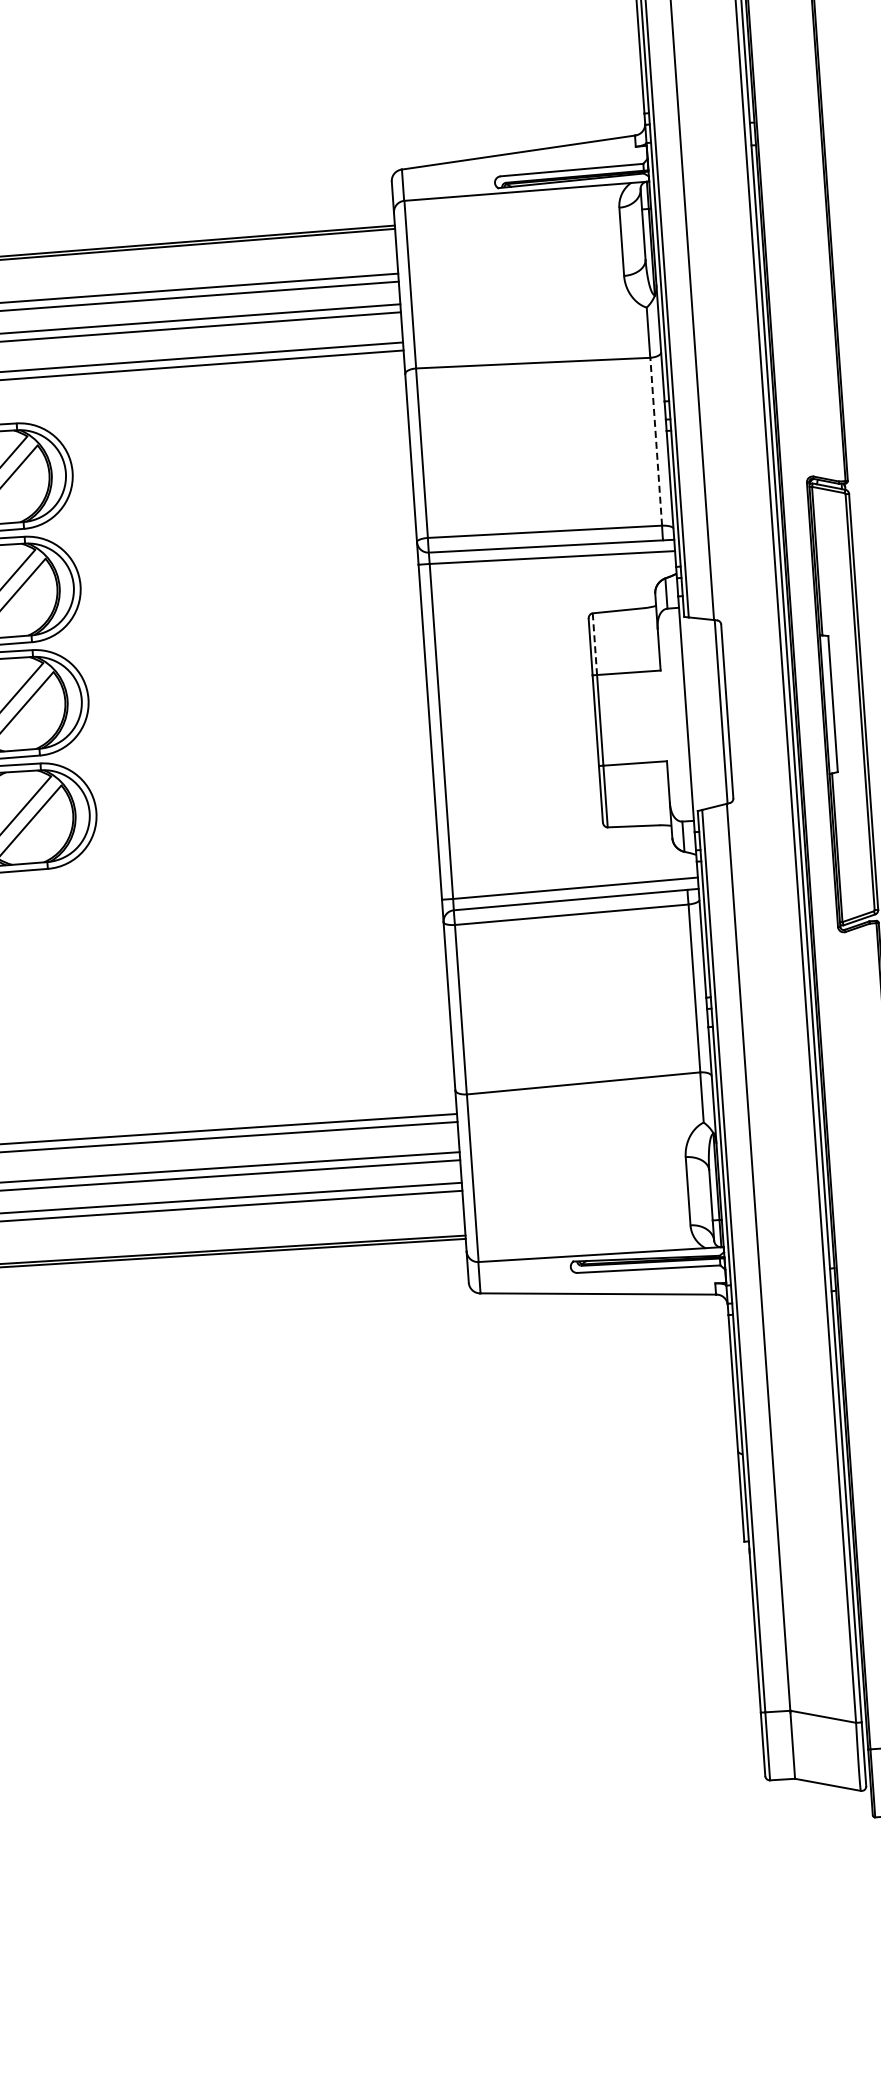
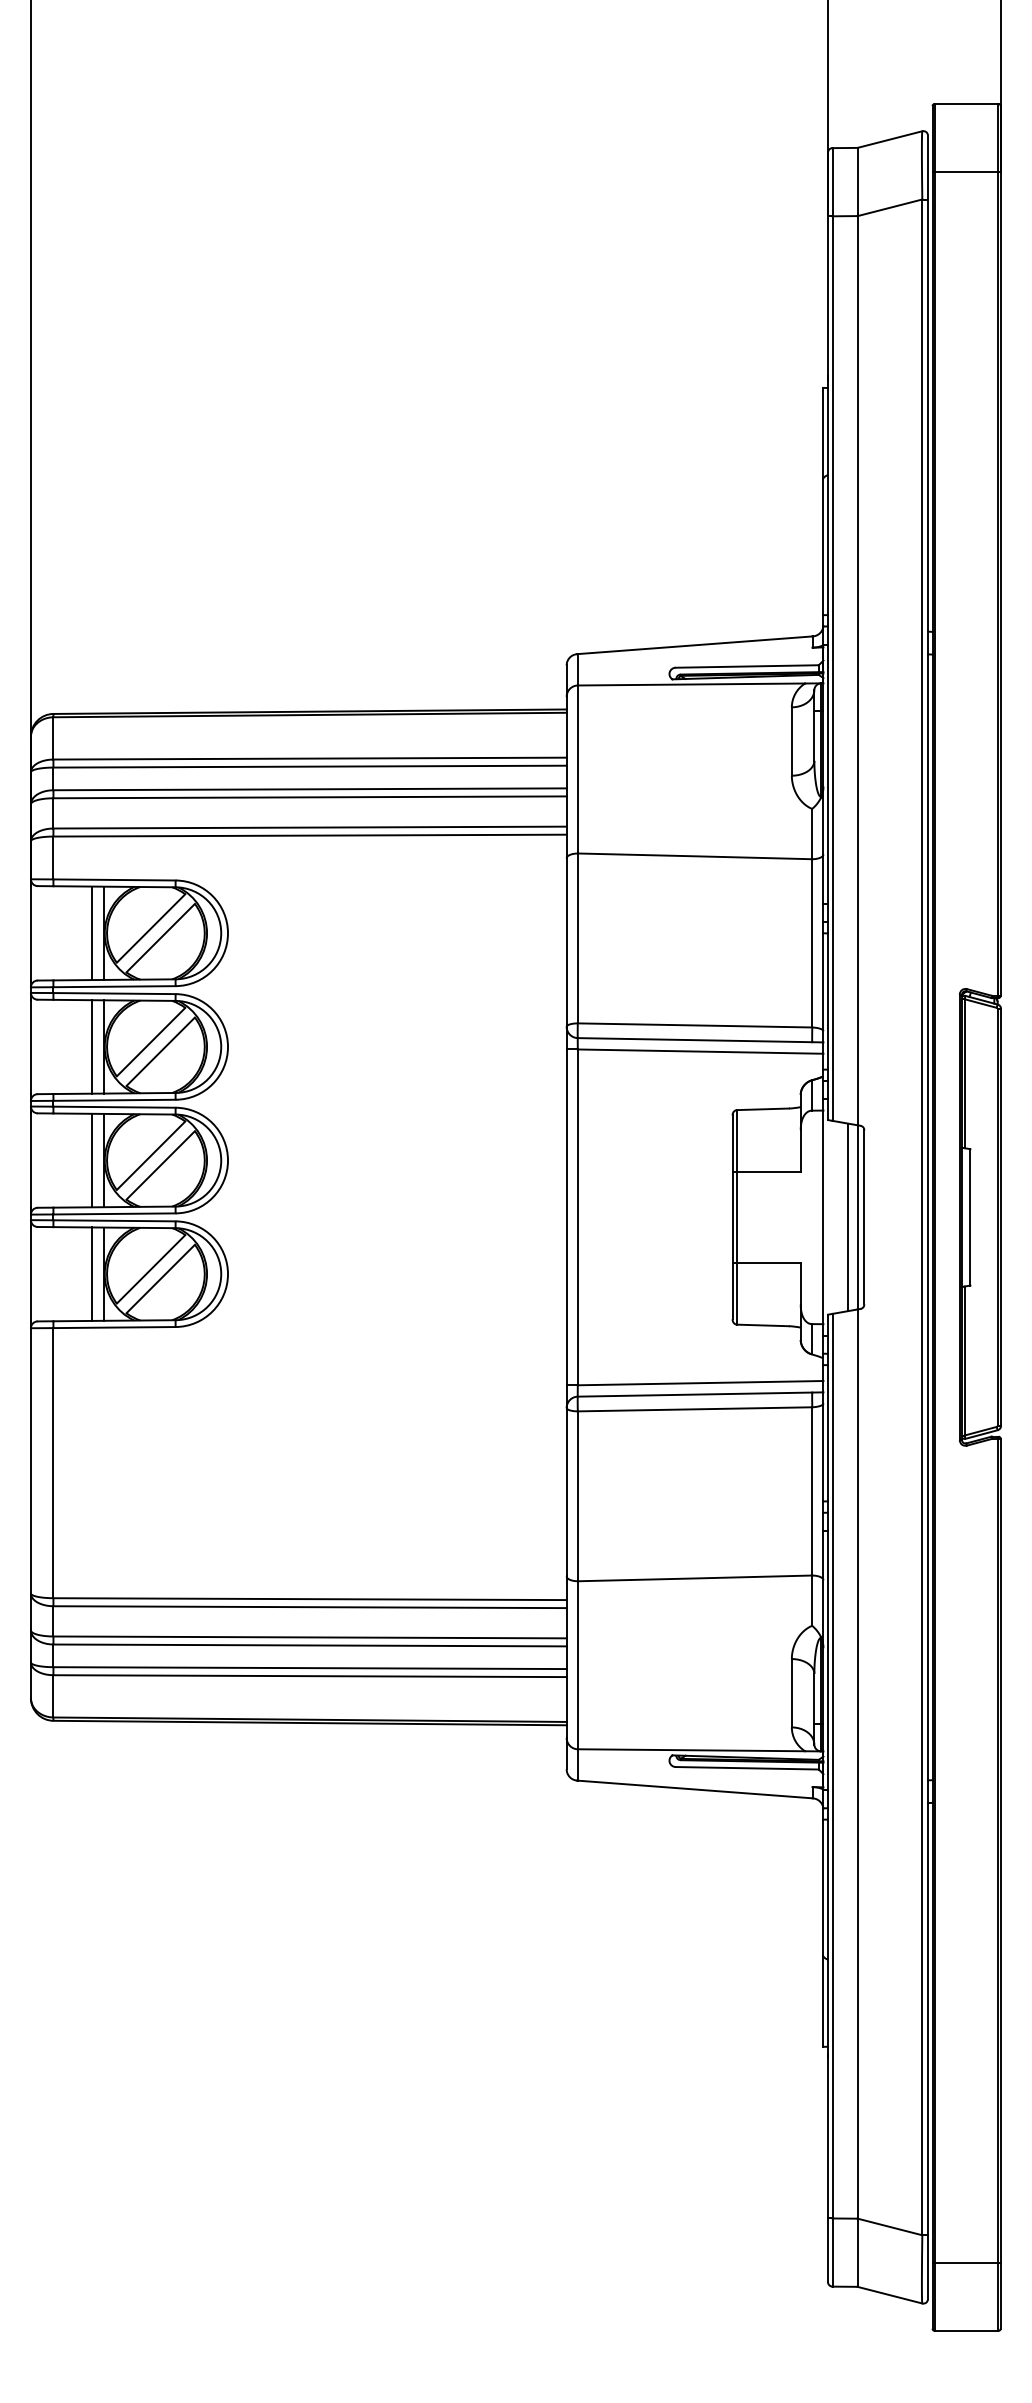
line: (656, 440) -> (812, 942), dashed -> solid
line: (595, 644) -> (737, 1141), dashed -> solid
line: (710, 712) -> (847, 1217), added

